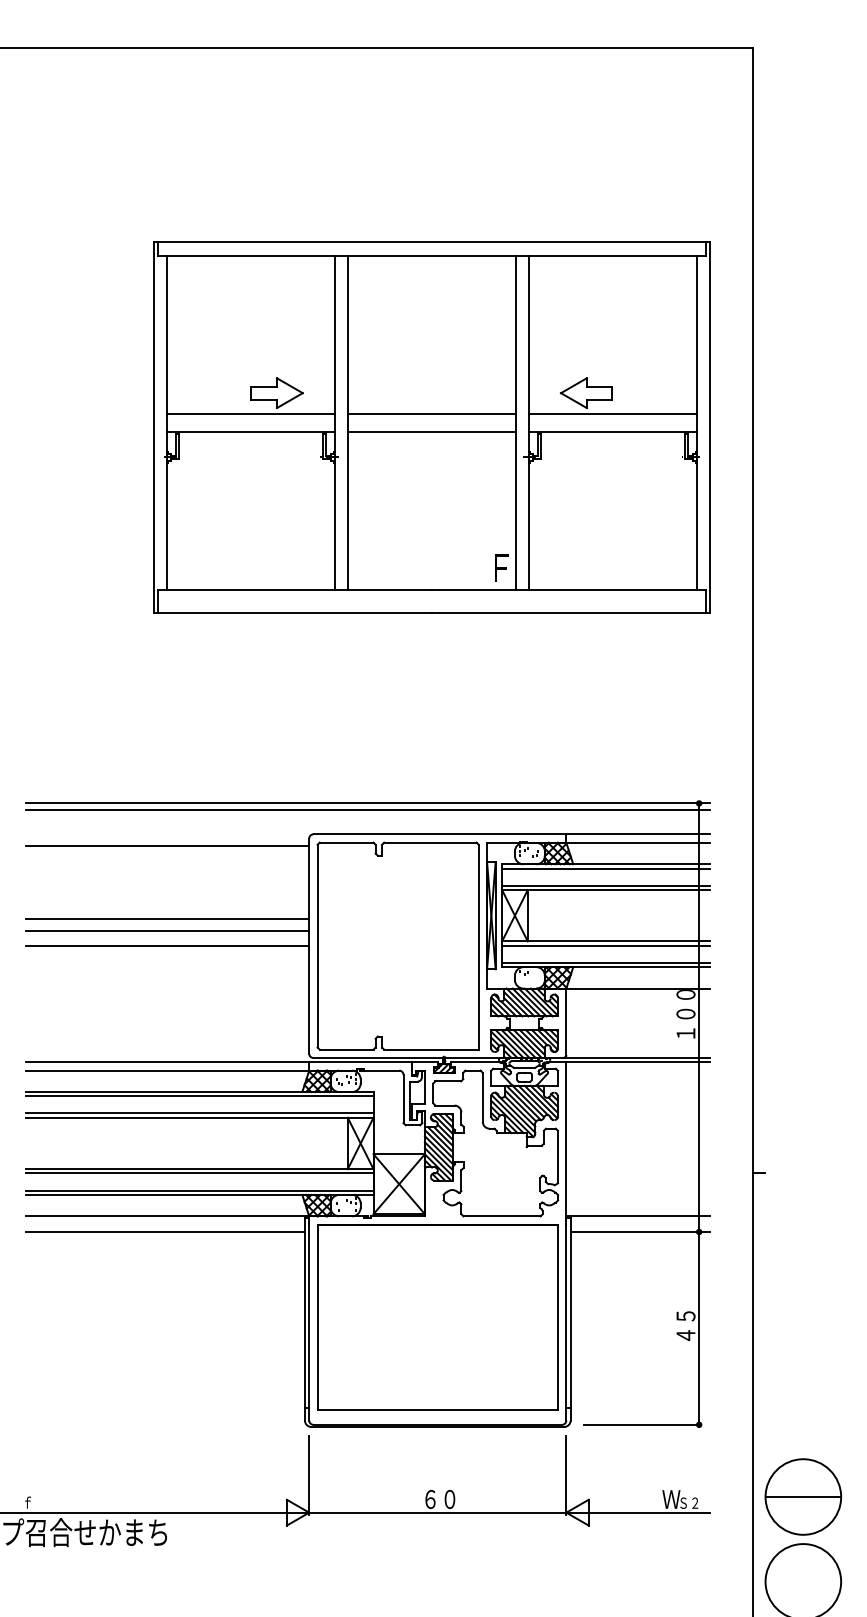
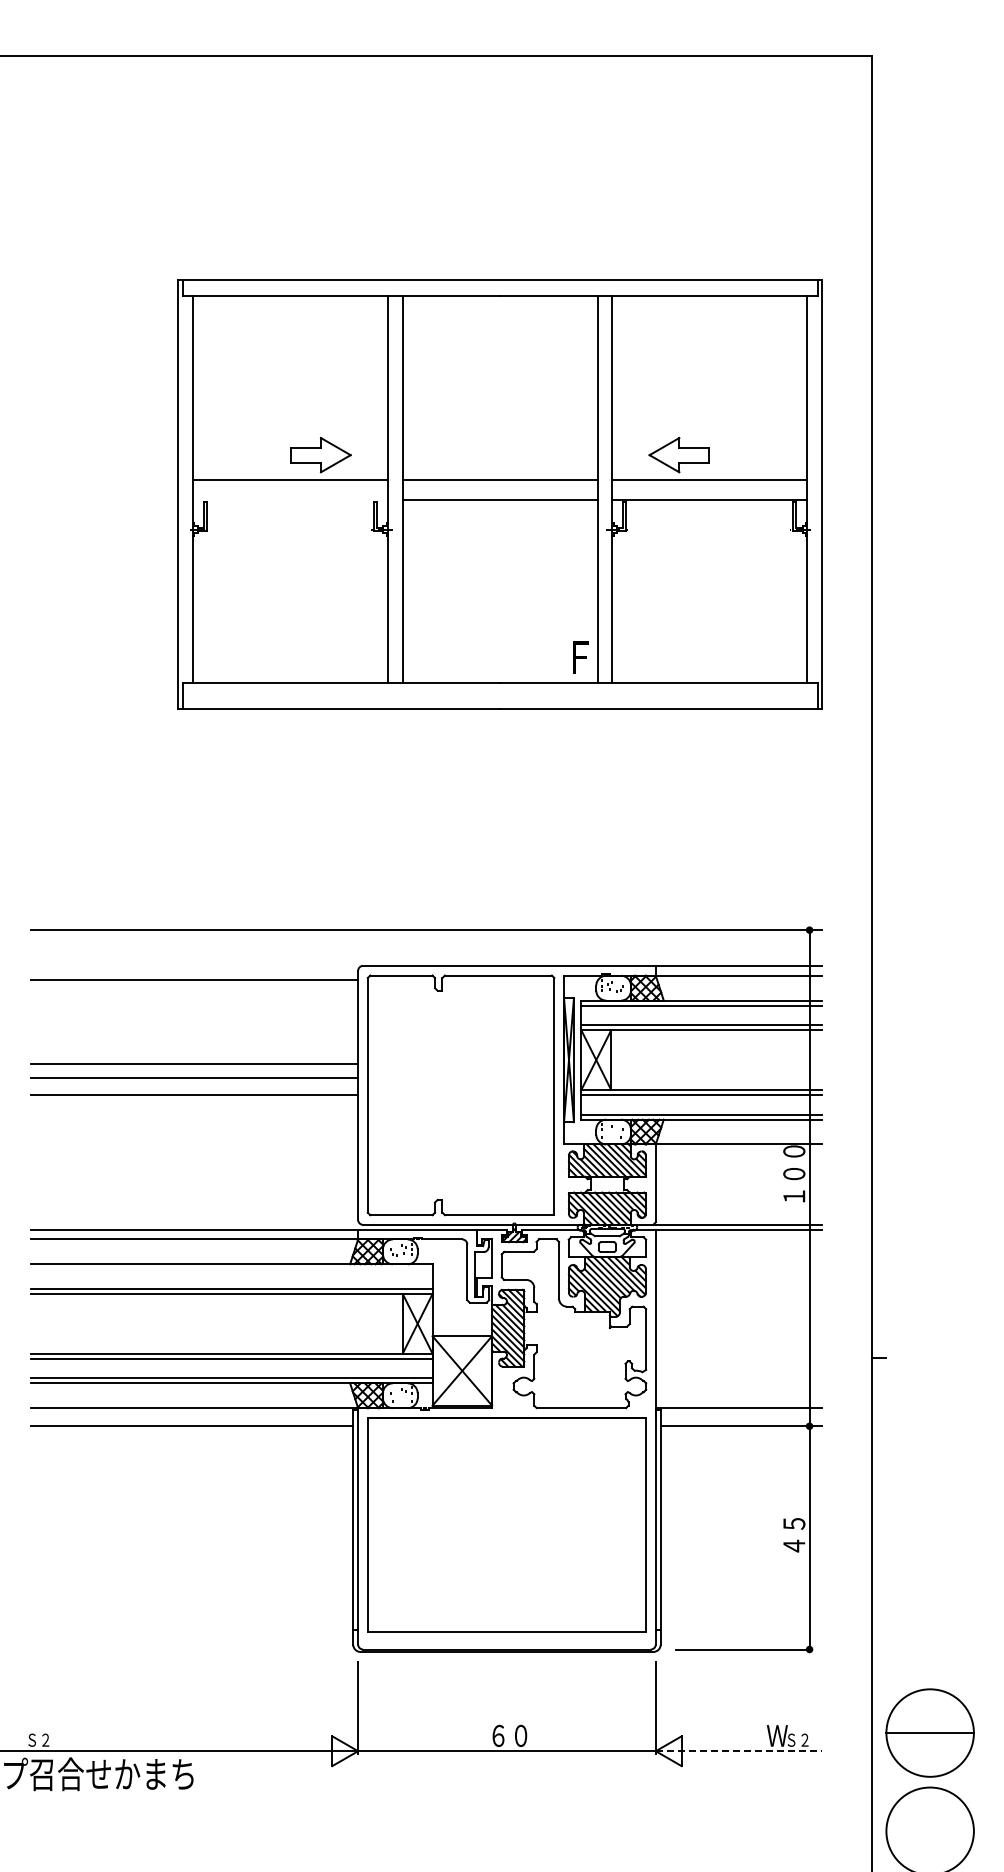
line: (250, 431) -> (290, 499), removed
line: (368, 810) -> (426, 938), removed
line: (199, 1096) -> (231, 1269), removed
text: (33, 1502) -> (38, 1739), ｆ -> Ｓ２
line: (638, 1512) -> (739, 1751), solid -> dashed

